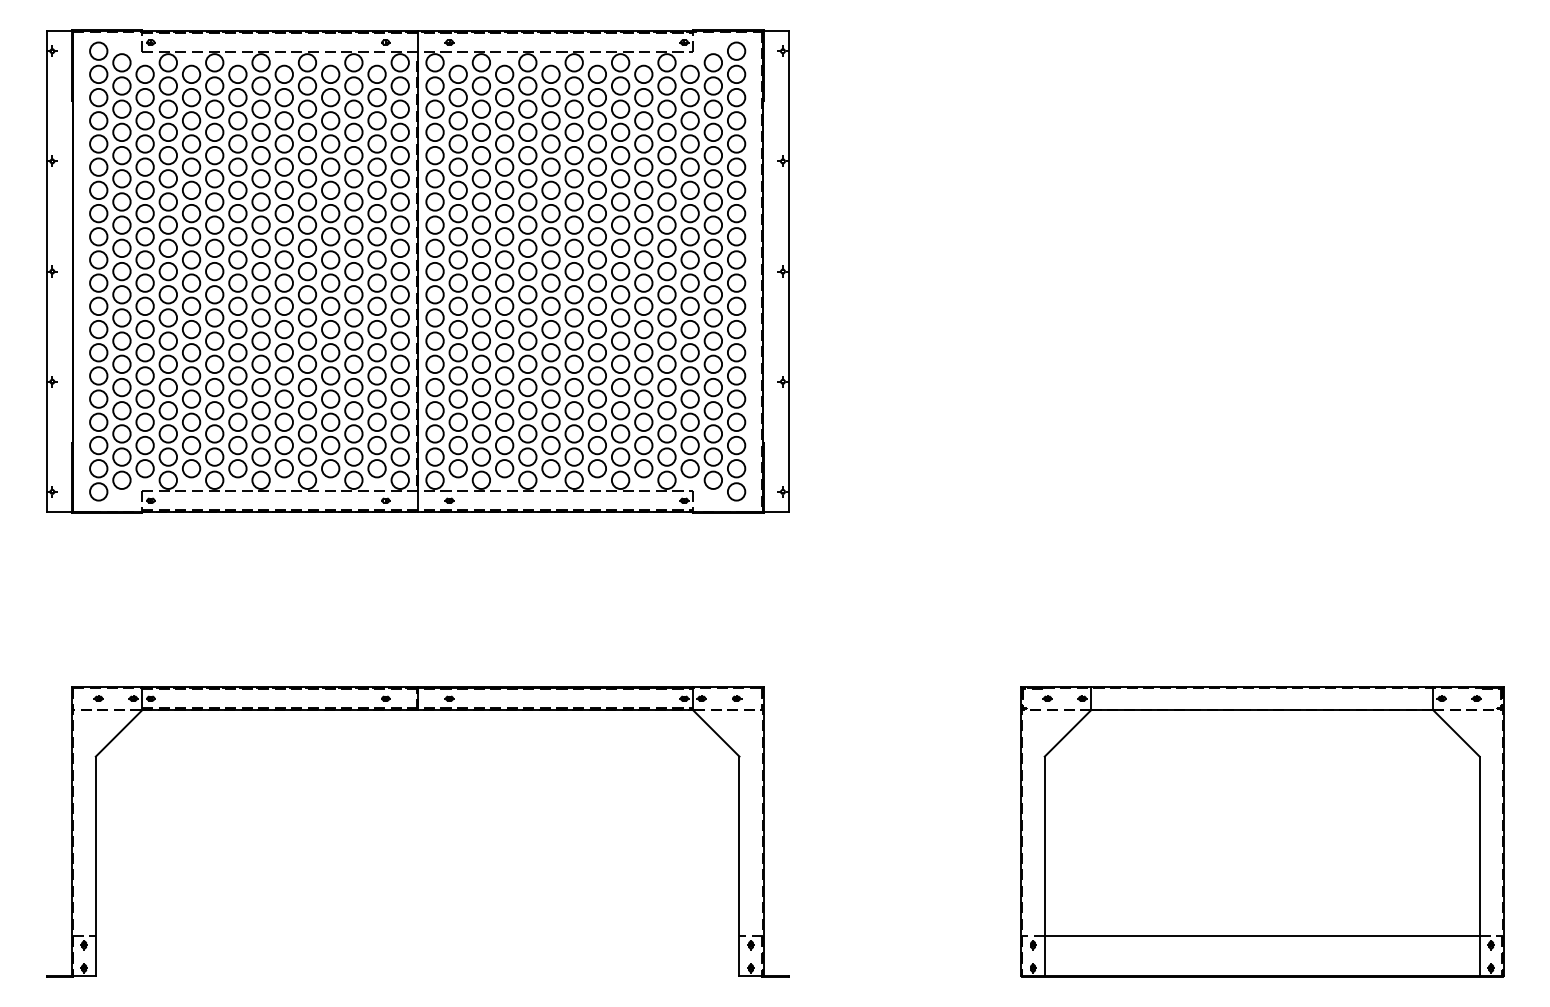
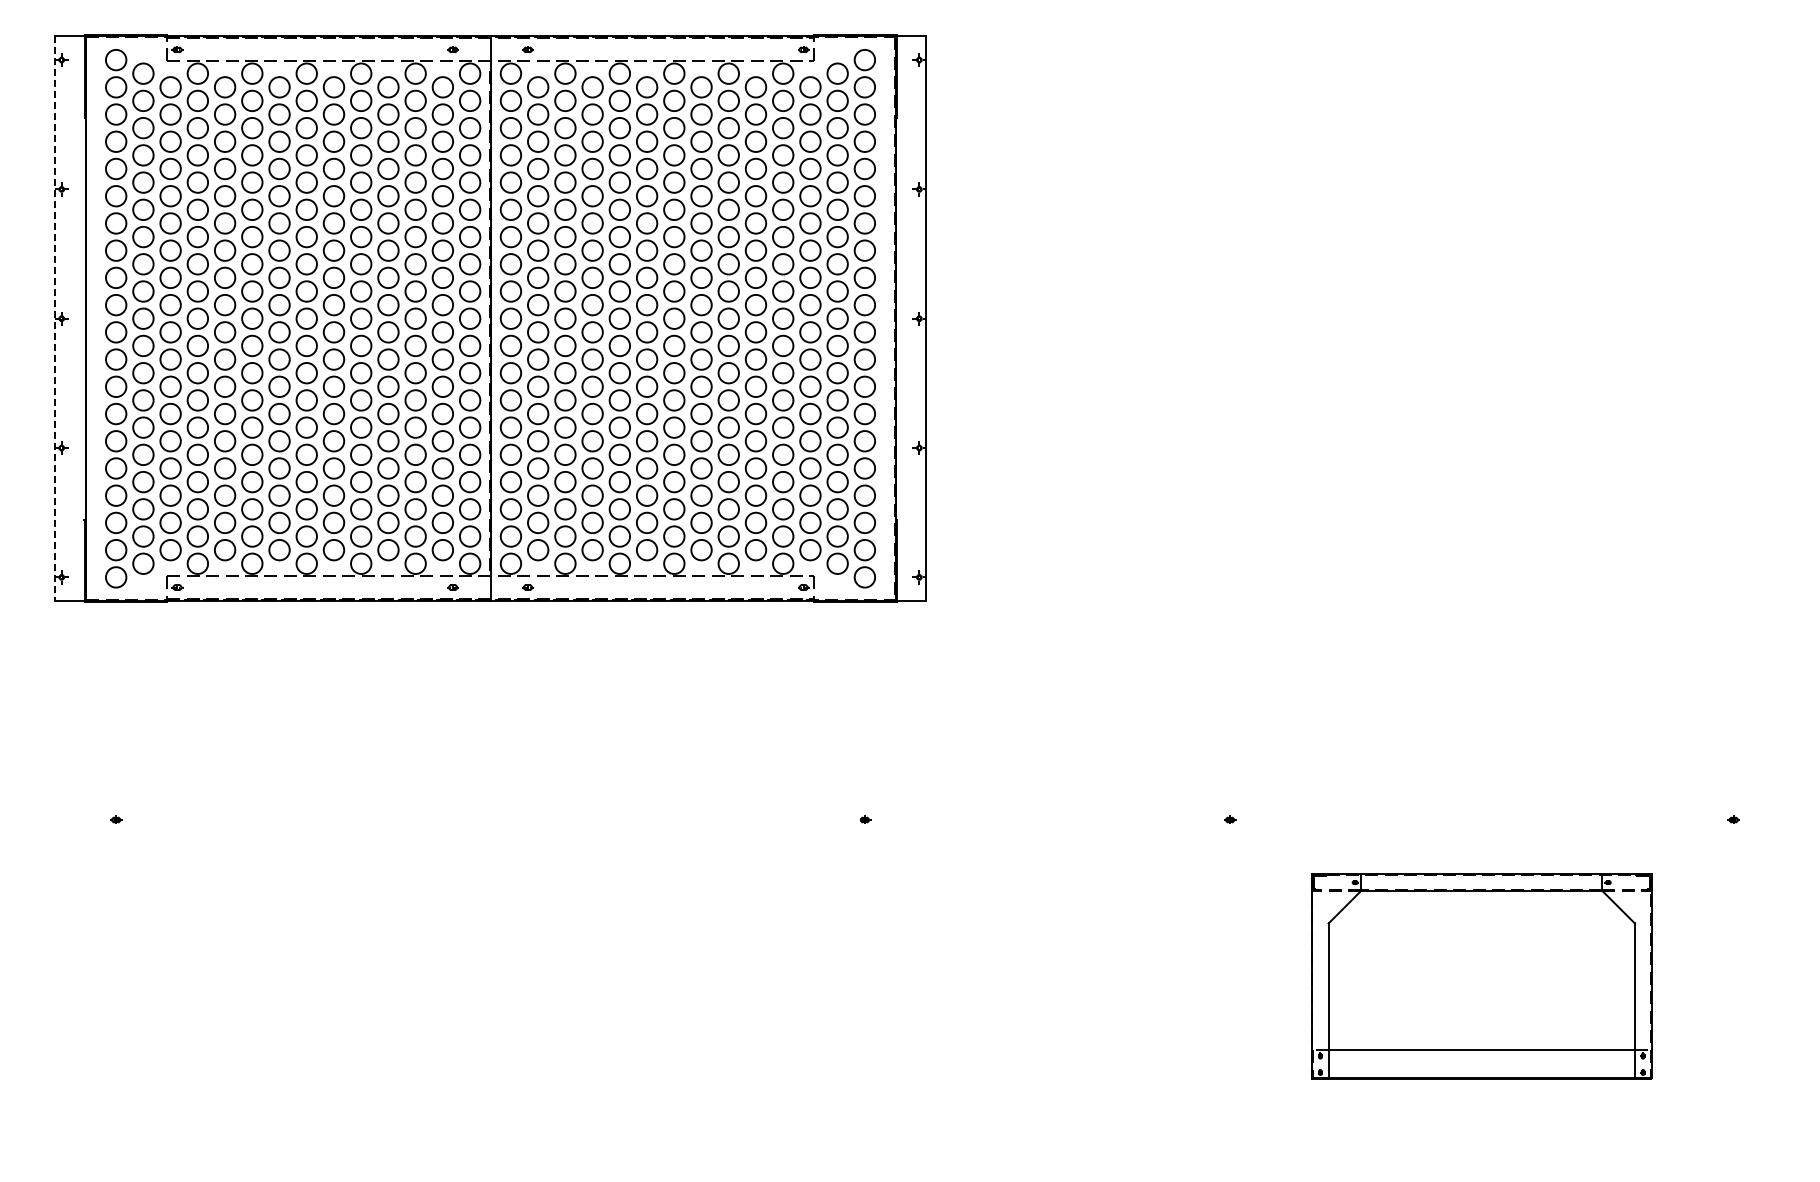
line: (46, 272) -> (54, 319), solid -> dashed
part: (417, 710) -> (490, 834), removed
part: (1261, 831) -> (1481, 976), size x0.6

